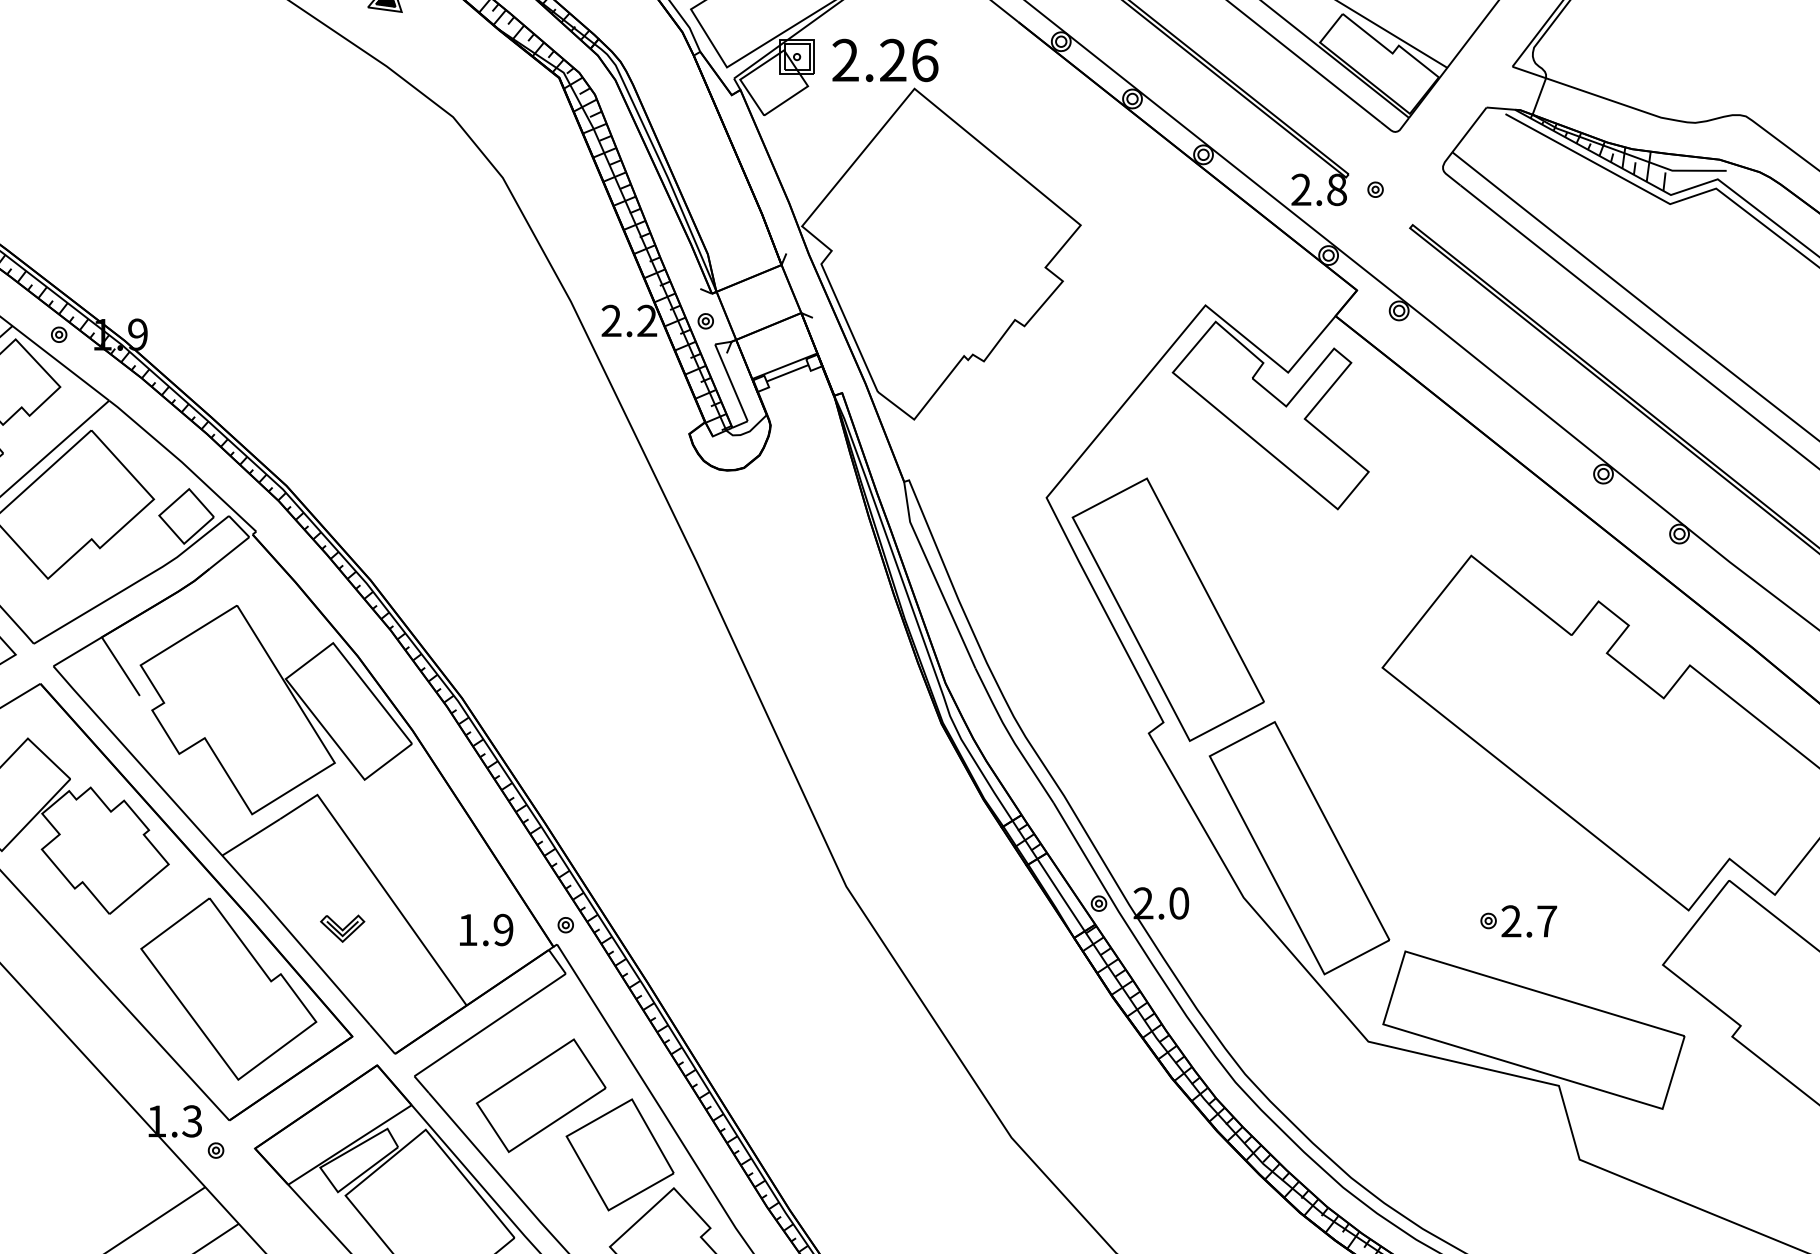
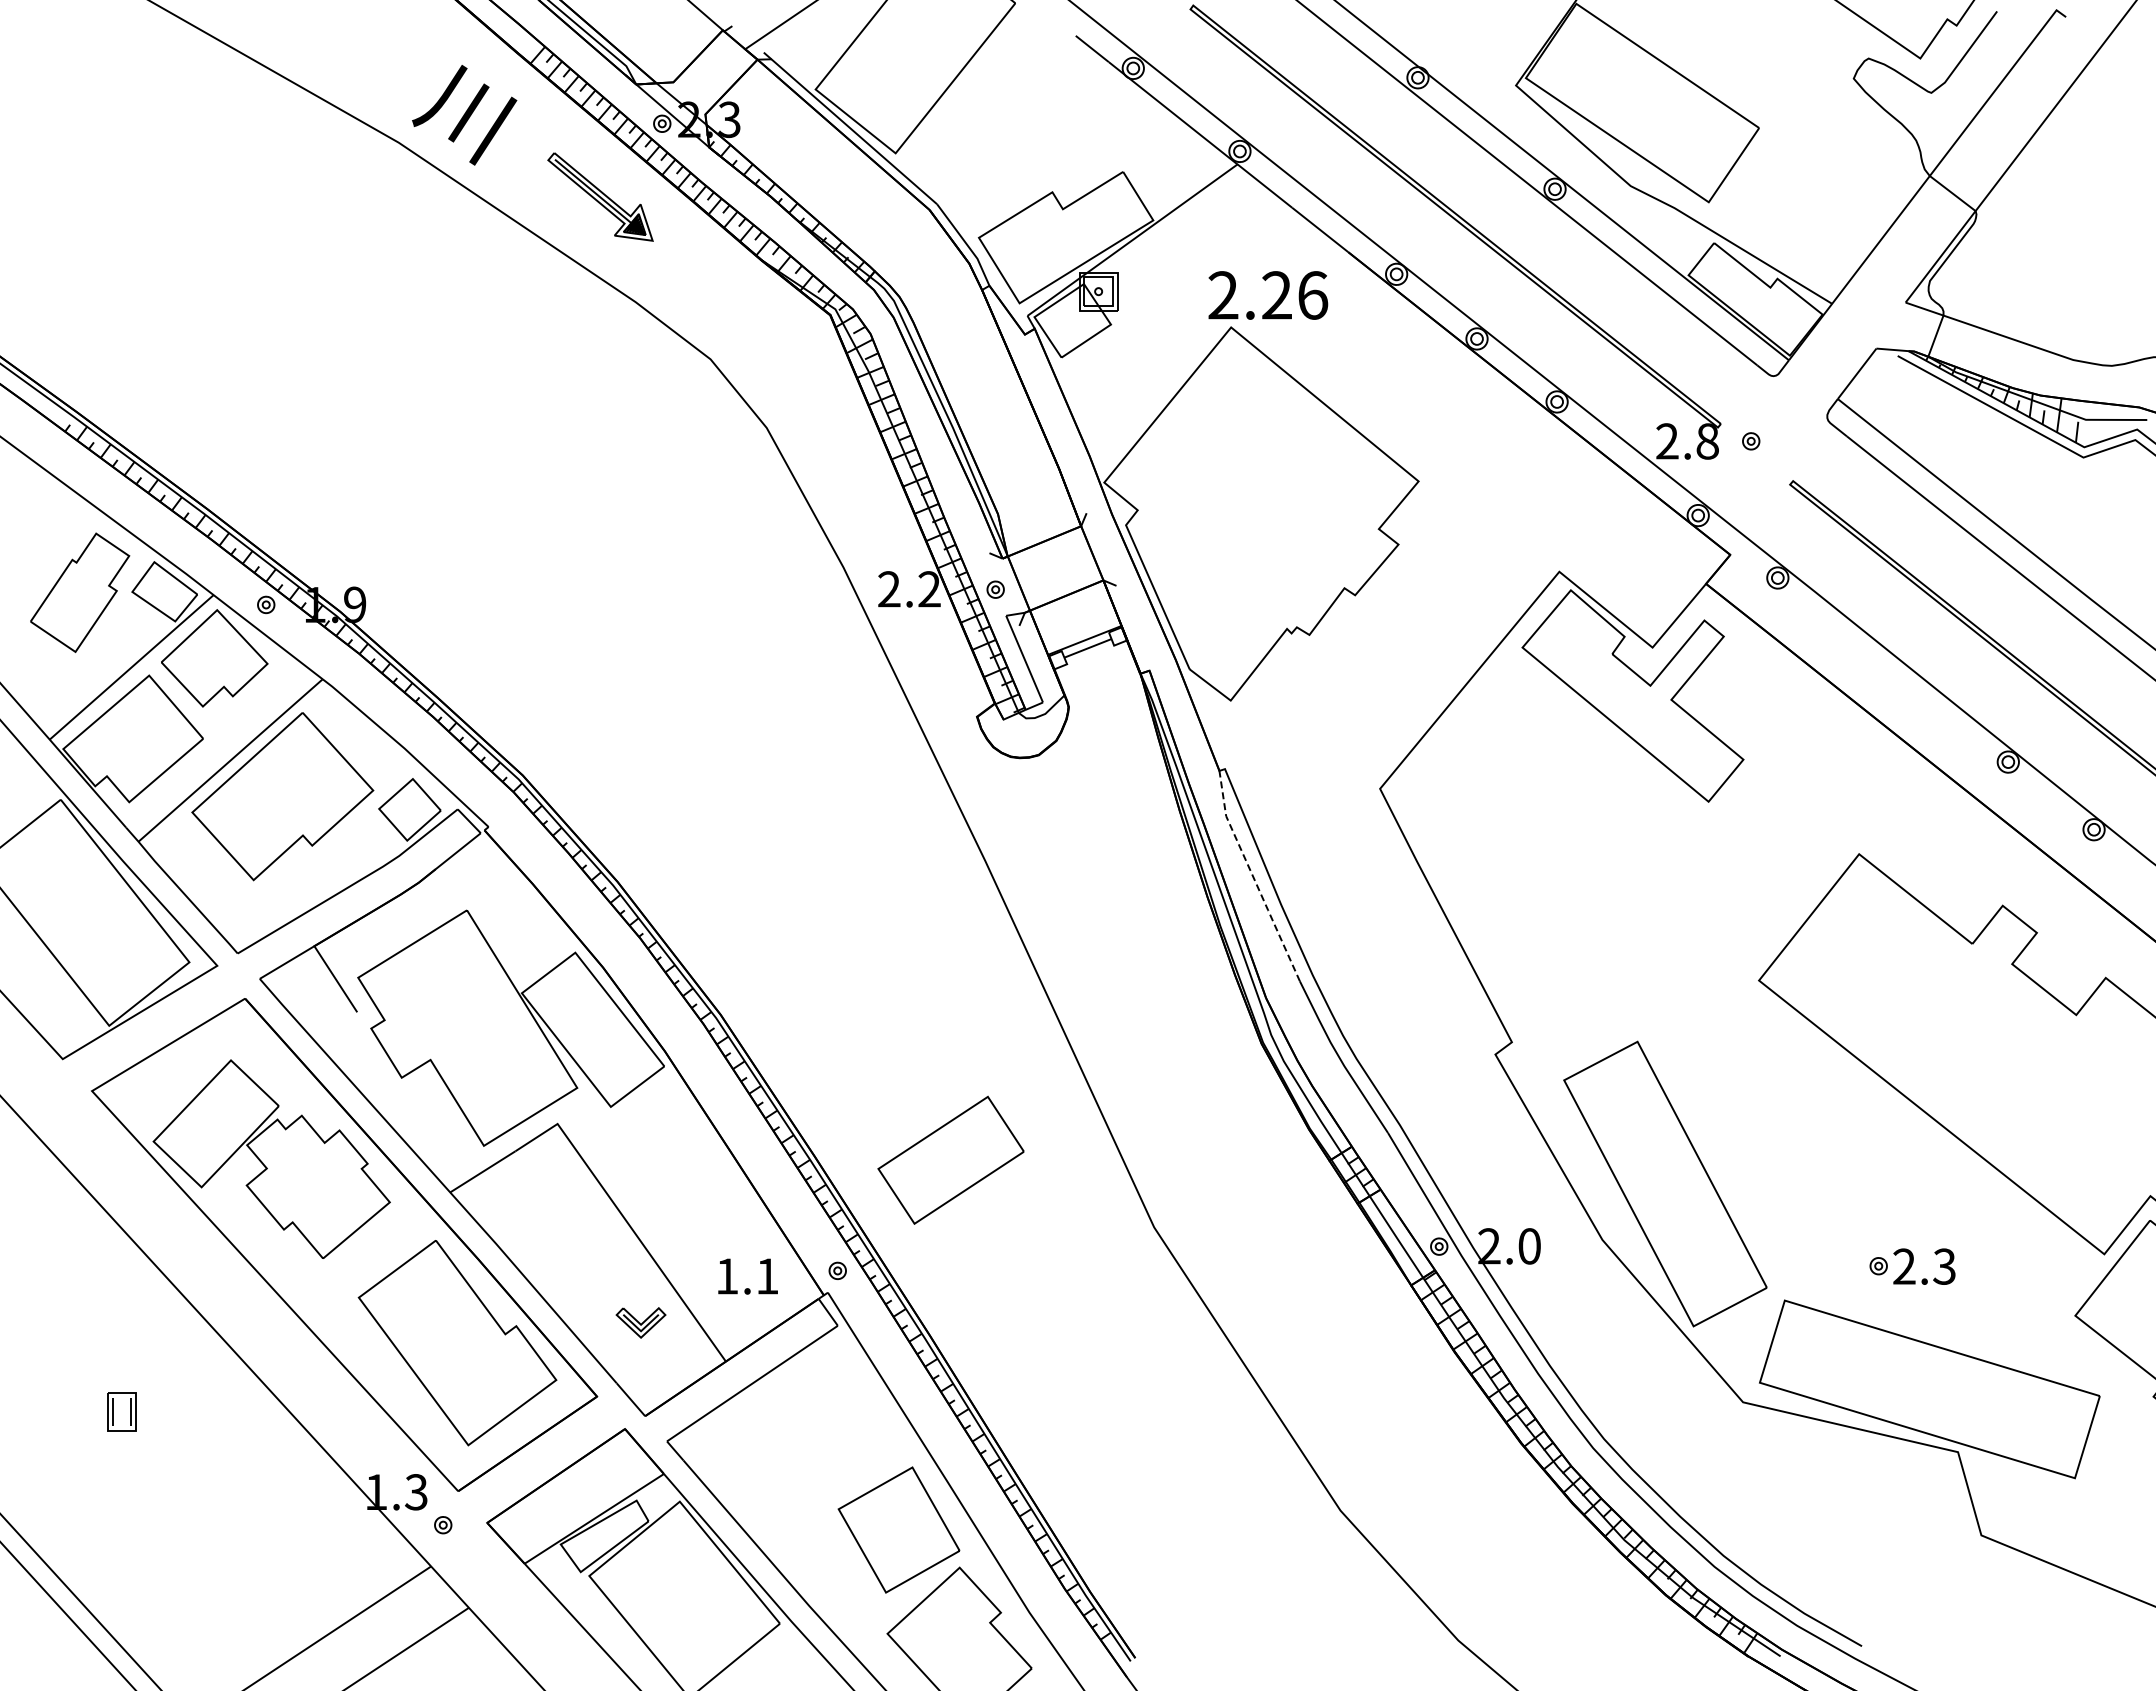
text: (885, 60) -> (1268, 295), moved
line: (934, 576) -> (1253, 877), solid -> dashed
part: (1168, 610) -> (1517, 915), removed
text: (1546, 921) -> (1944, 1266), 2.7 -> 2.3
part: (342, 928) -> (640, 1322), moved
text: (503, 930) -> (767, 1276), 1.9 -> 1.1
part: (540, 1095) -> (950, 1159), moved

